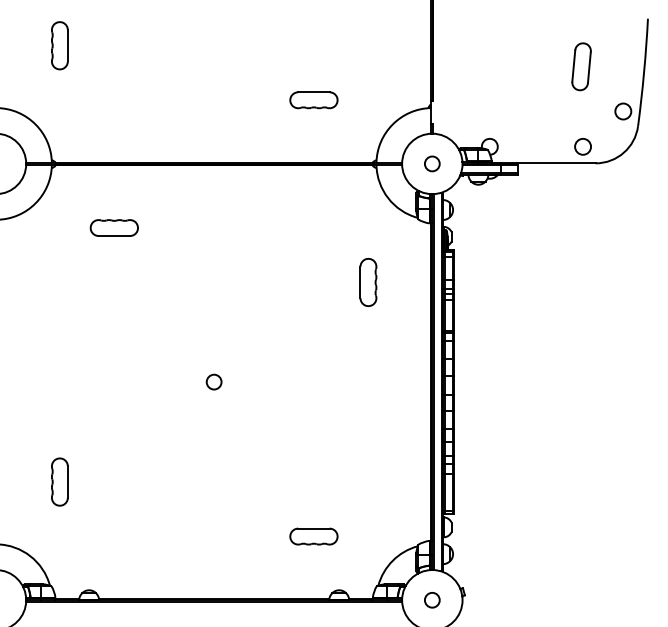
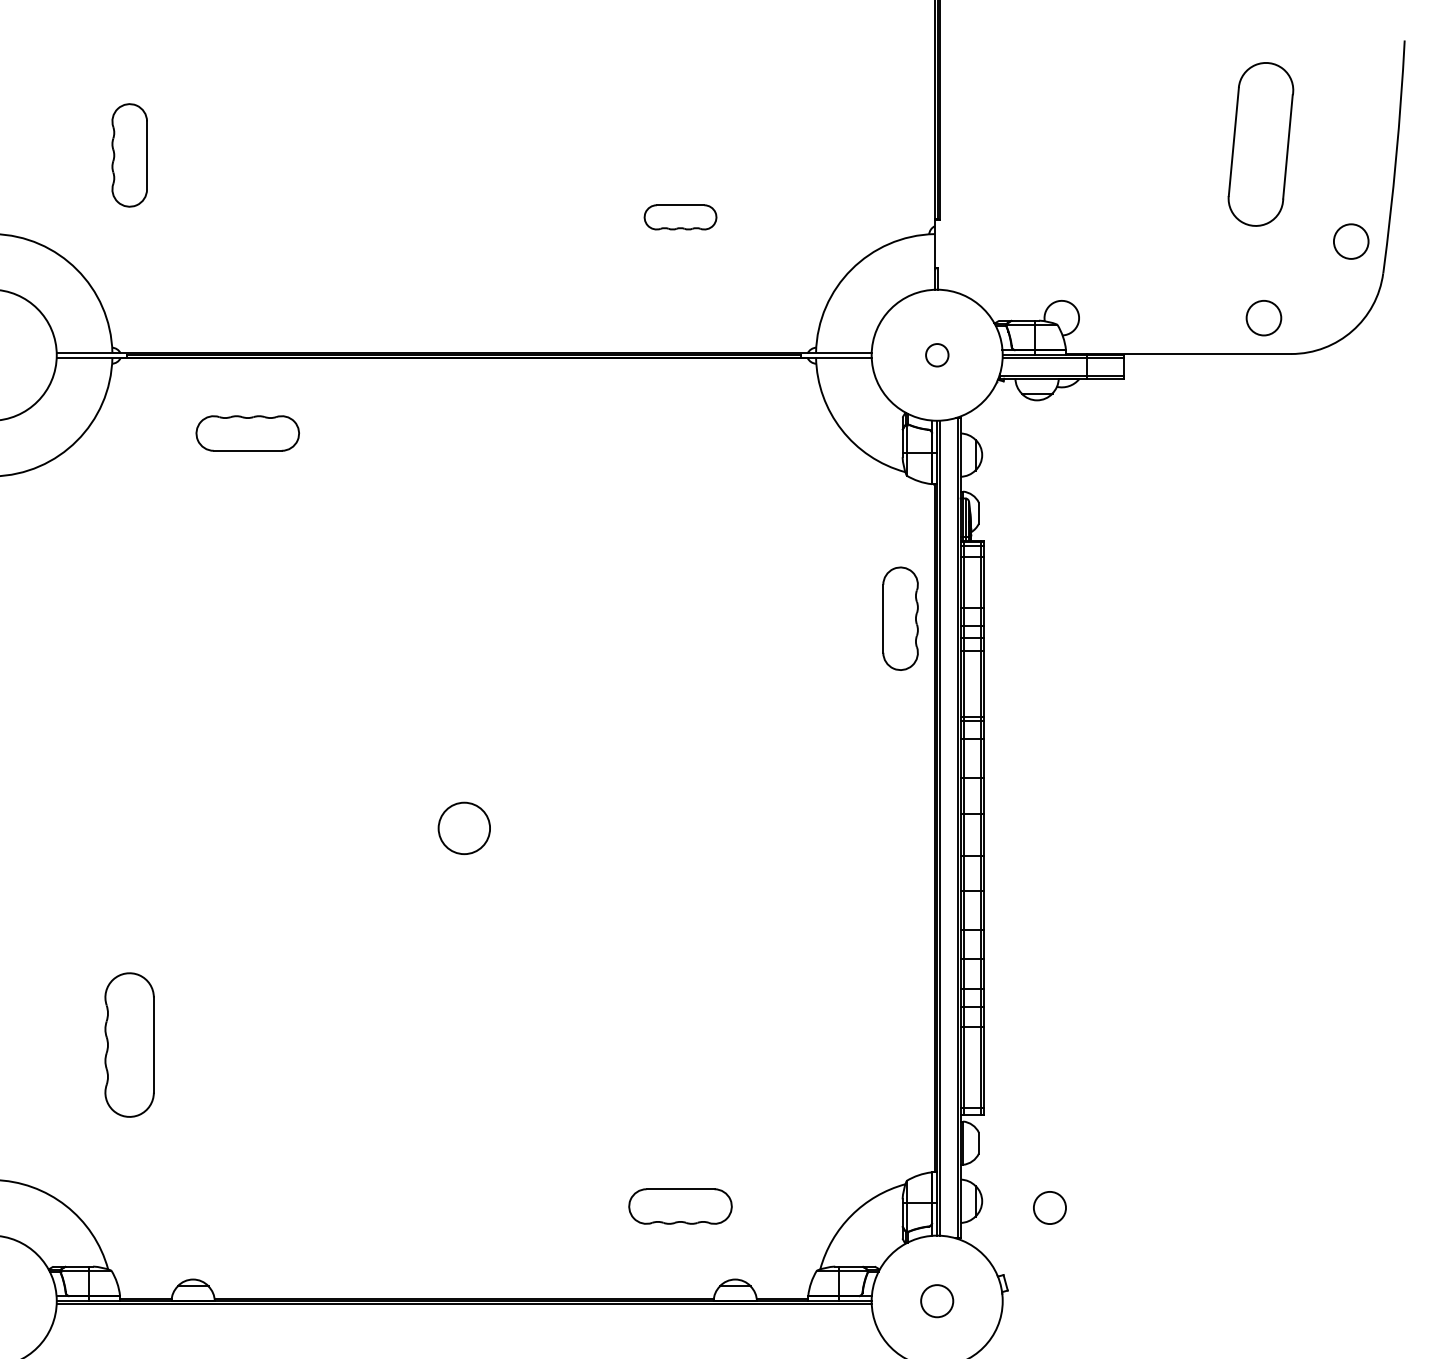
part: (59, 45) -> (128, 154), moved
part: (581, 66) -> (1260, 144), size x1.6
part: (313, 100) -> (679, 217), size x0.7
circle: (432, 163) -> (937, 354), size x0.7
part: (113, 227) -> (245, 432), moved
part: (368, 282) -> (900, 618), moved
circle: (213, 381) -> (462, 826), size x1.6
part: (59, 481) -> (128, 1043), size x1.4
part: (313, 536) -> (679, 1206), moved
circle: (484, 557) -> (1050, 1208), added

